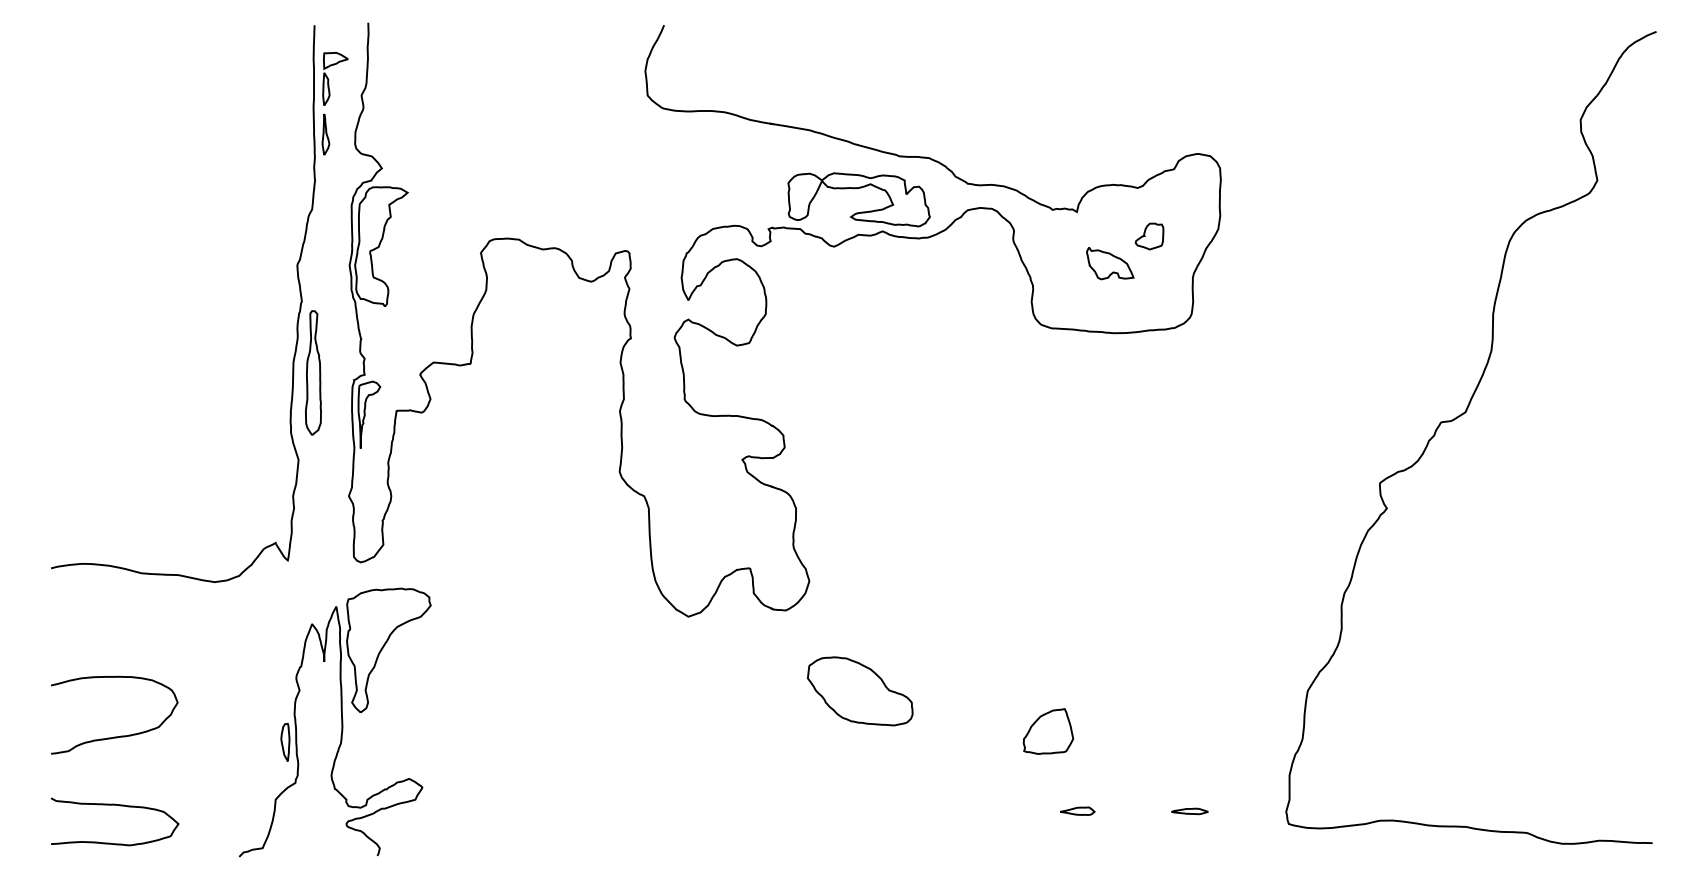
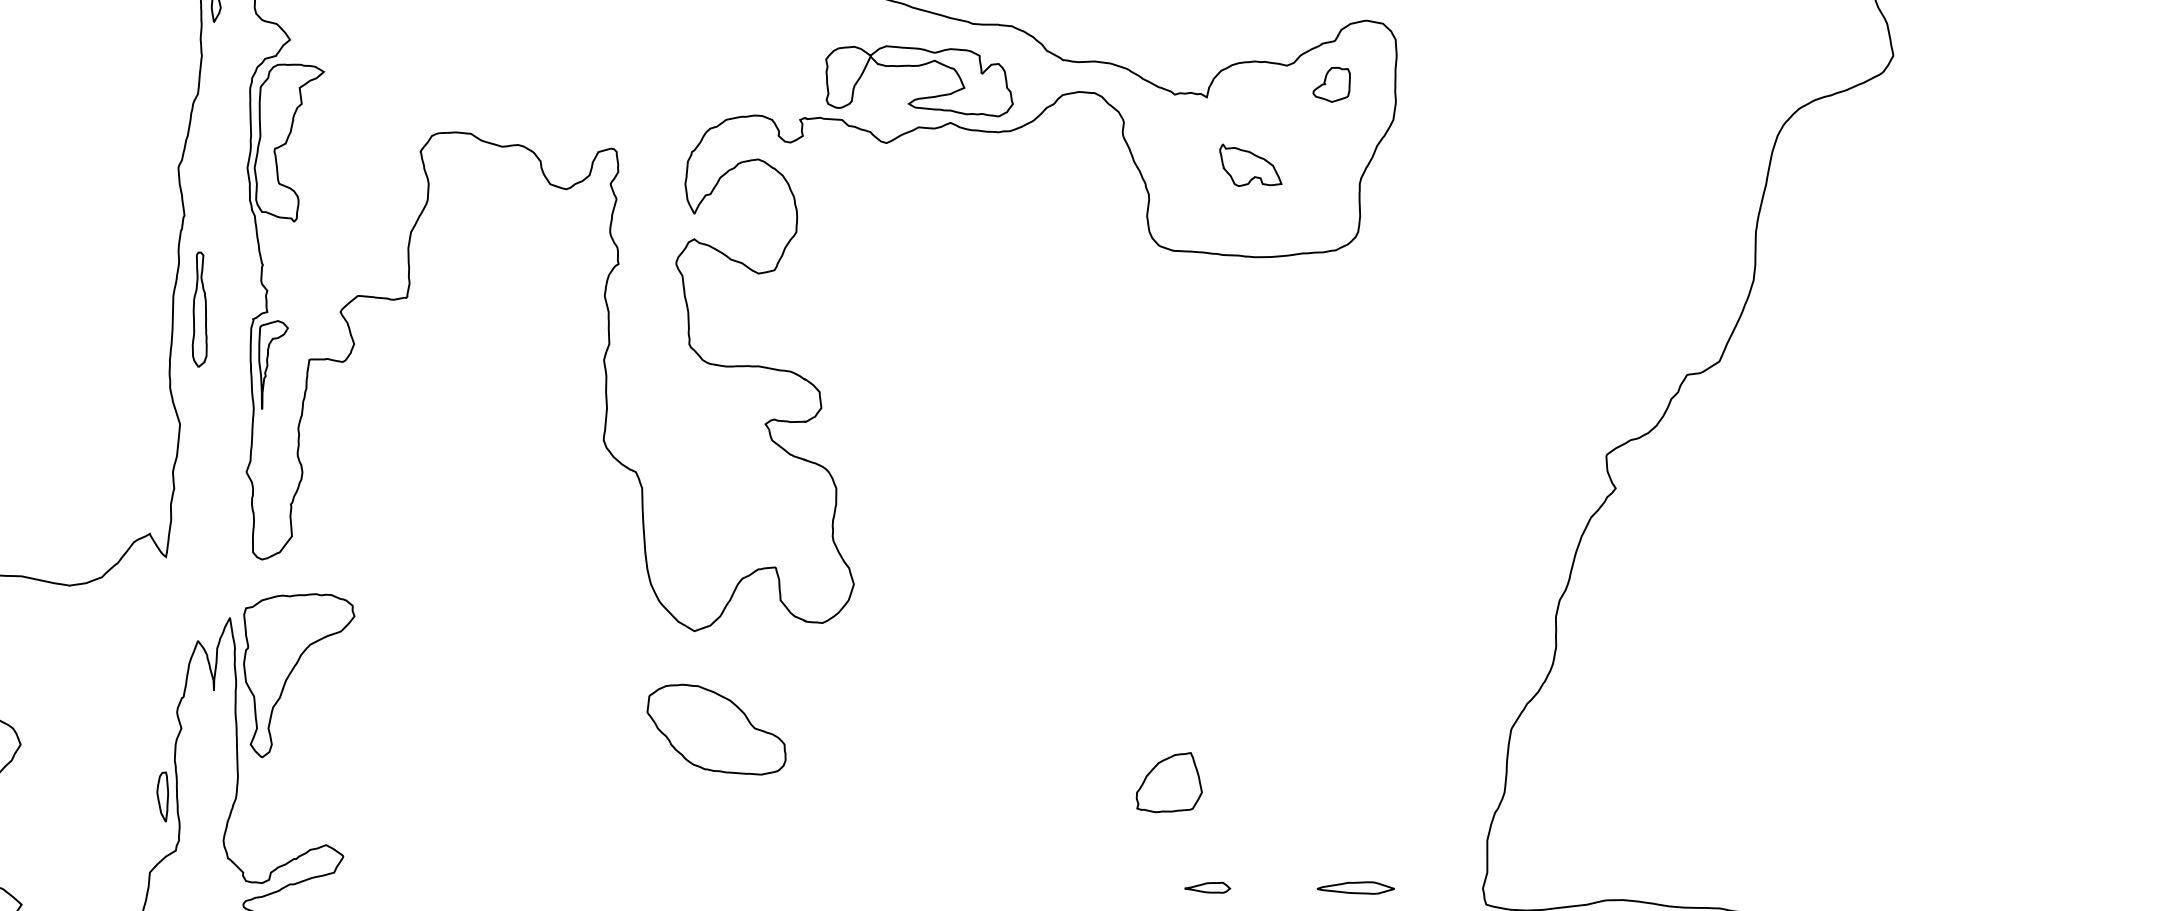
part: (1149, 236) -> (1331, 84), moved
part: (313, 372) -> (199, 309), size x0.7
part: (860, 691) -> (716, 729), moved
part: (1189, 811) -> (1355, 888), size x1.6

